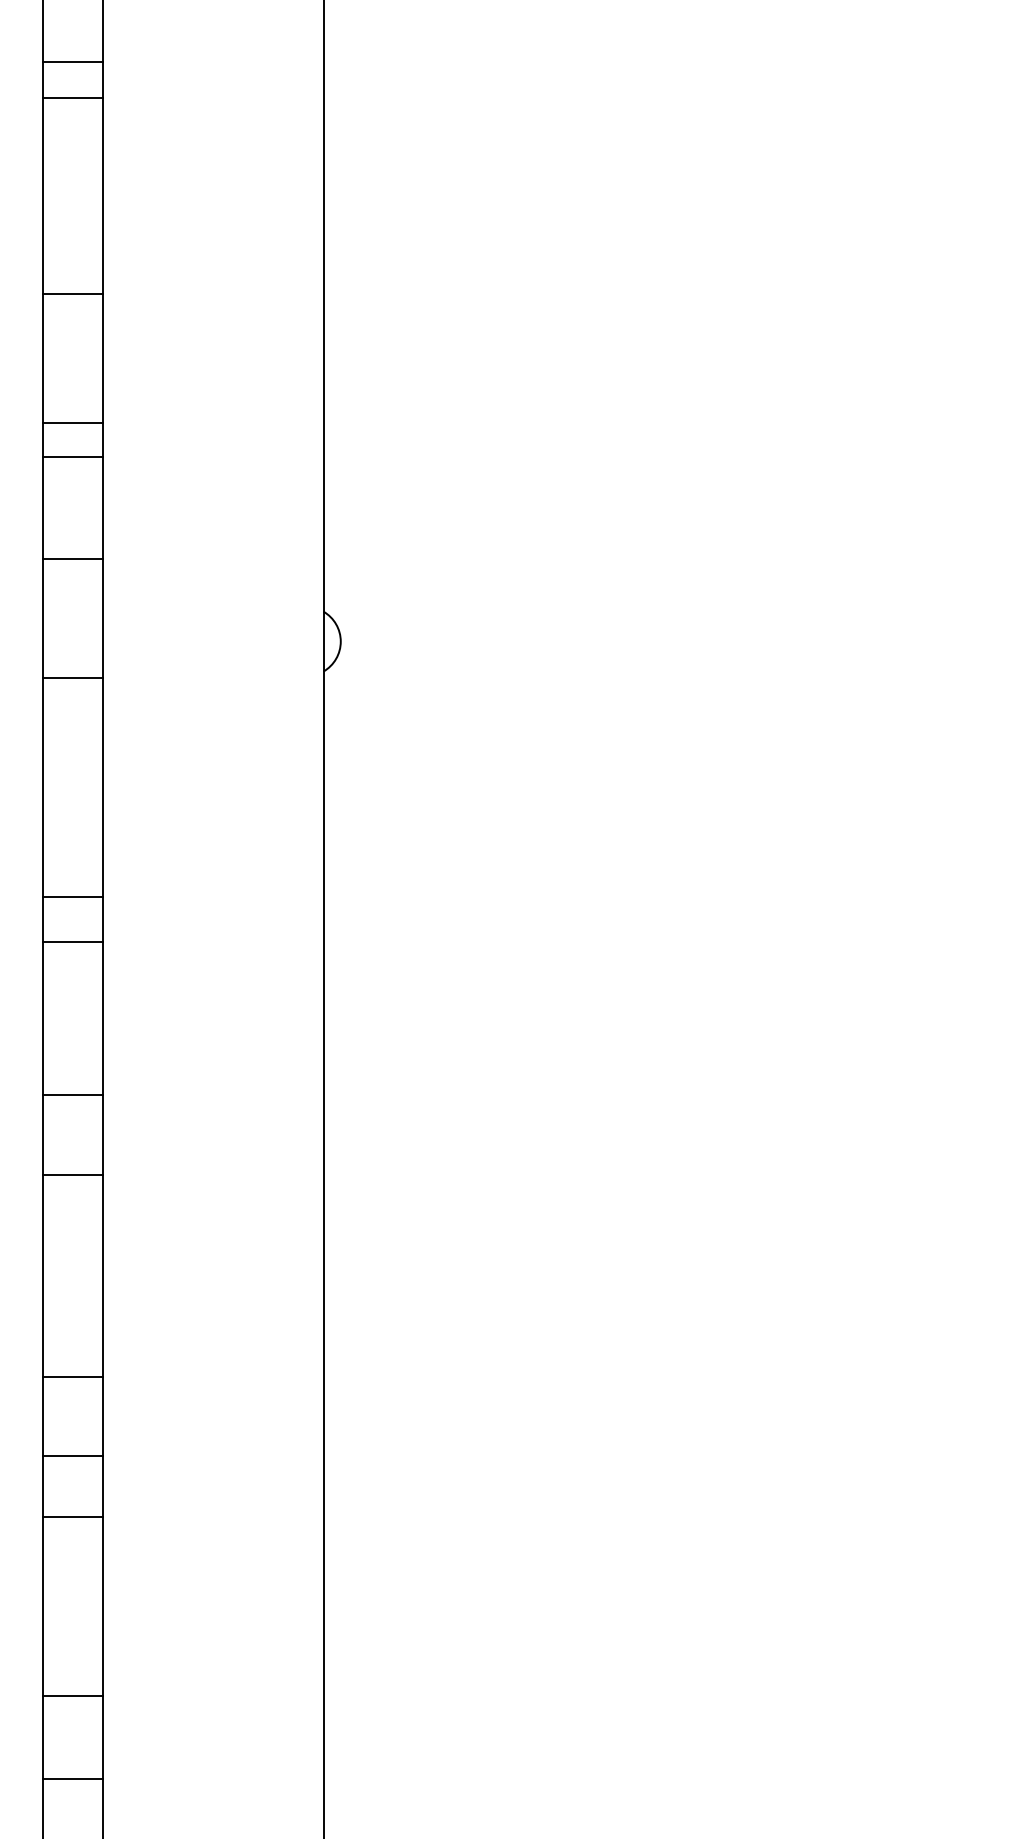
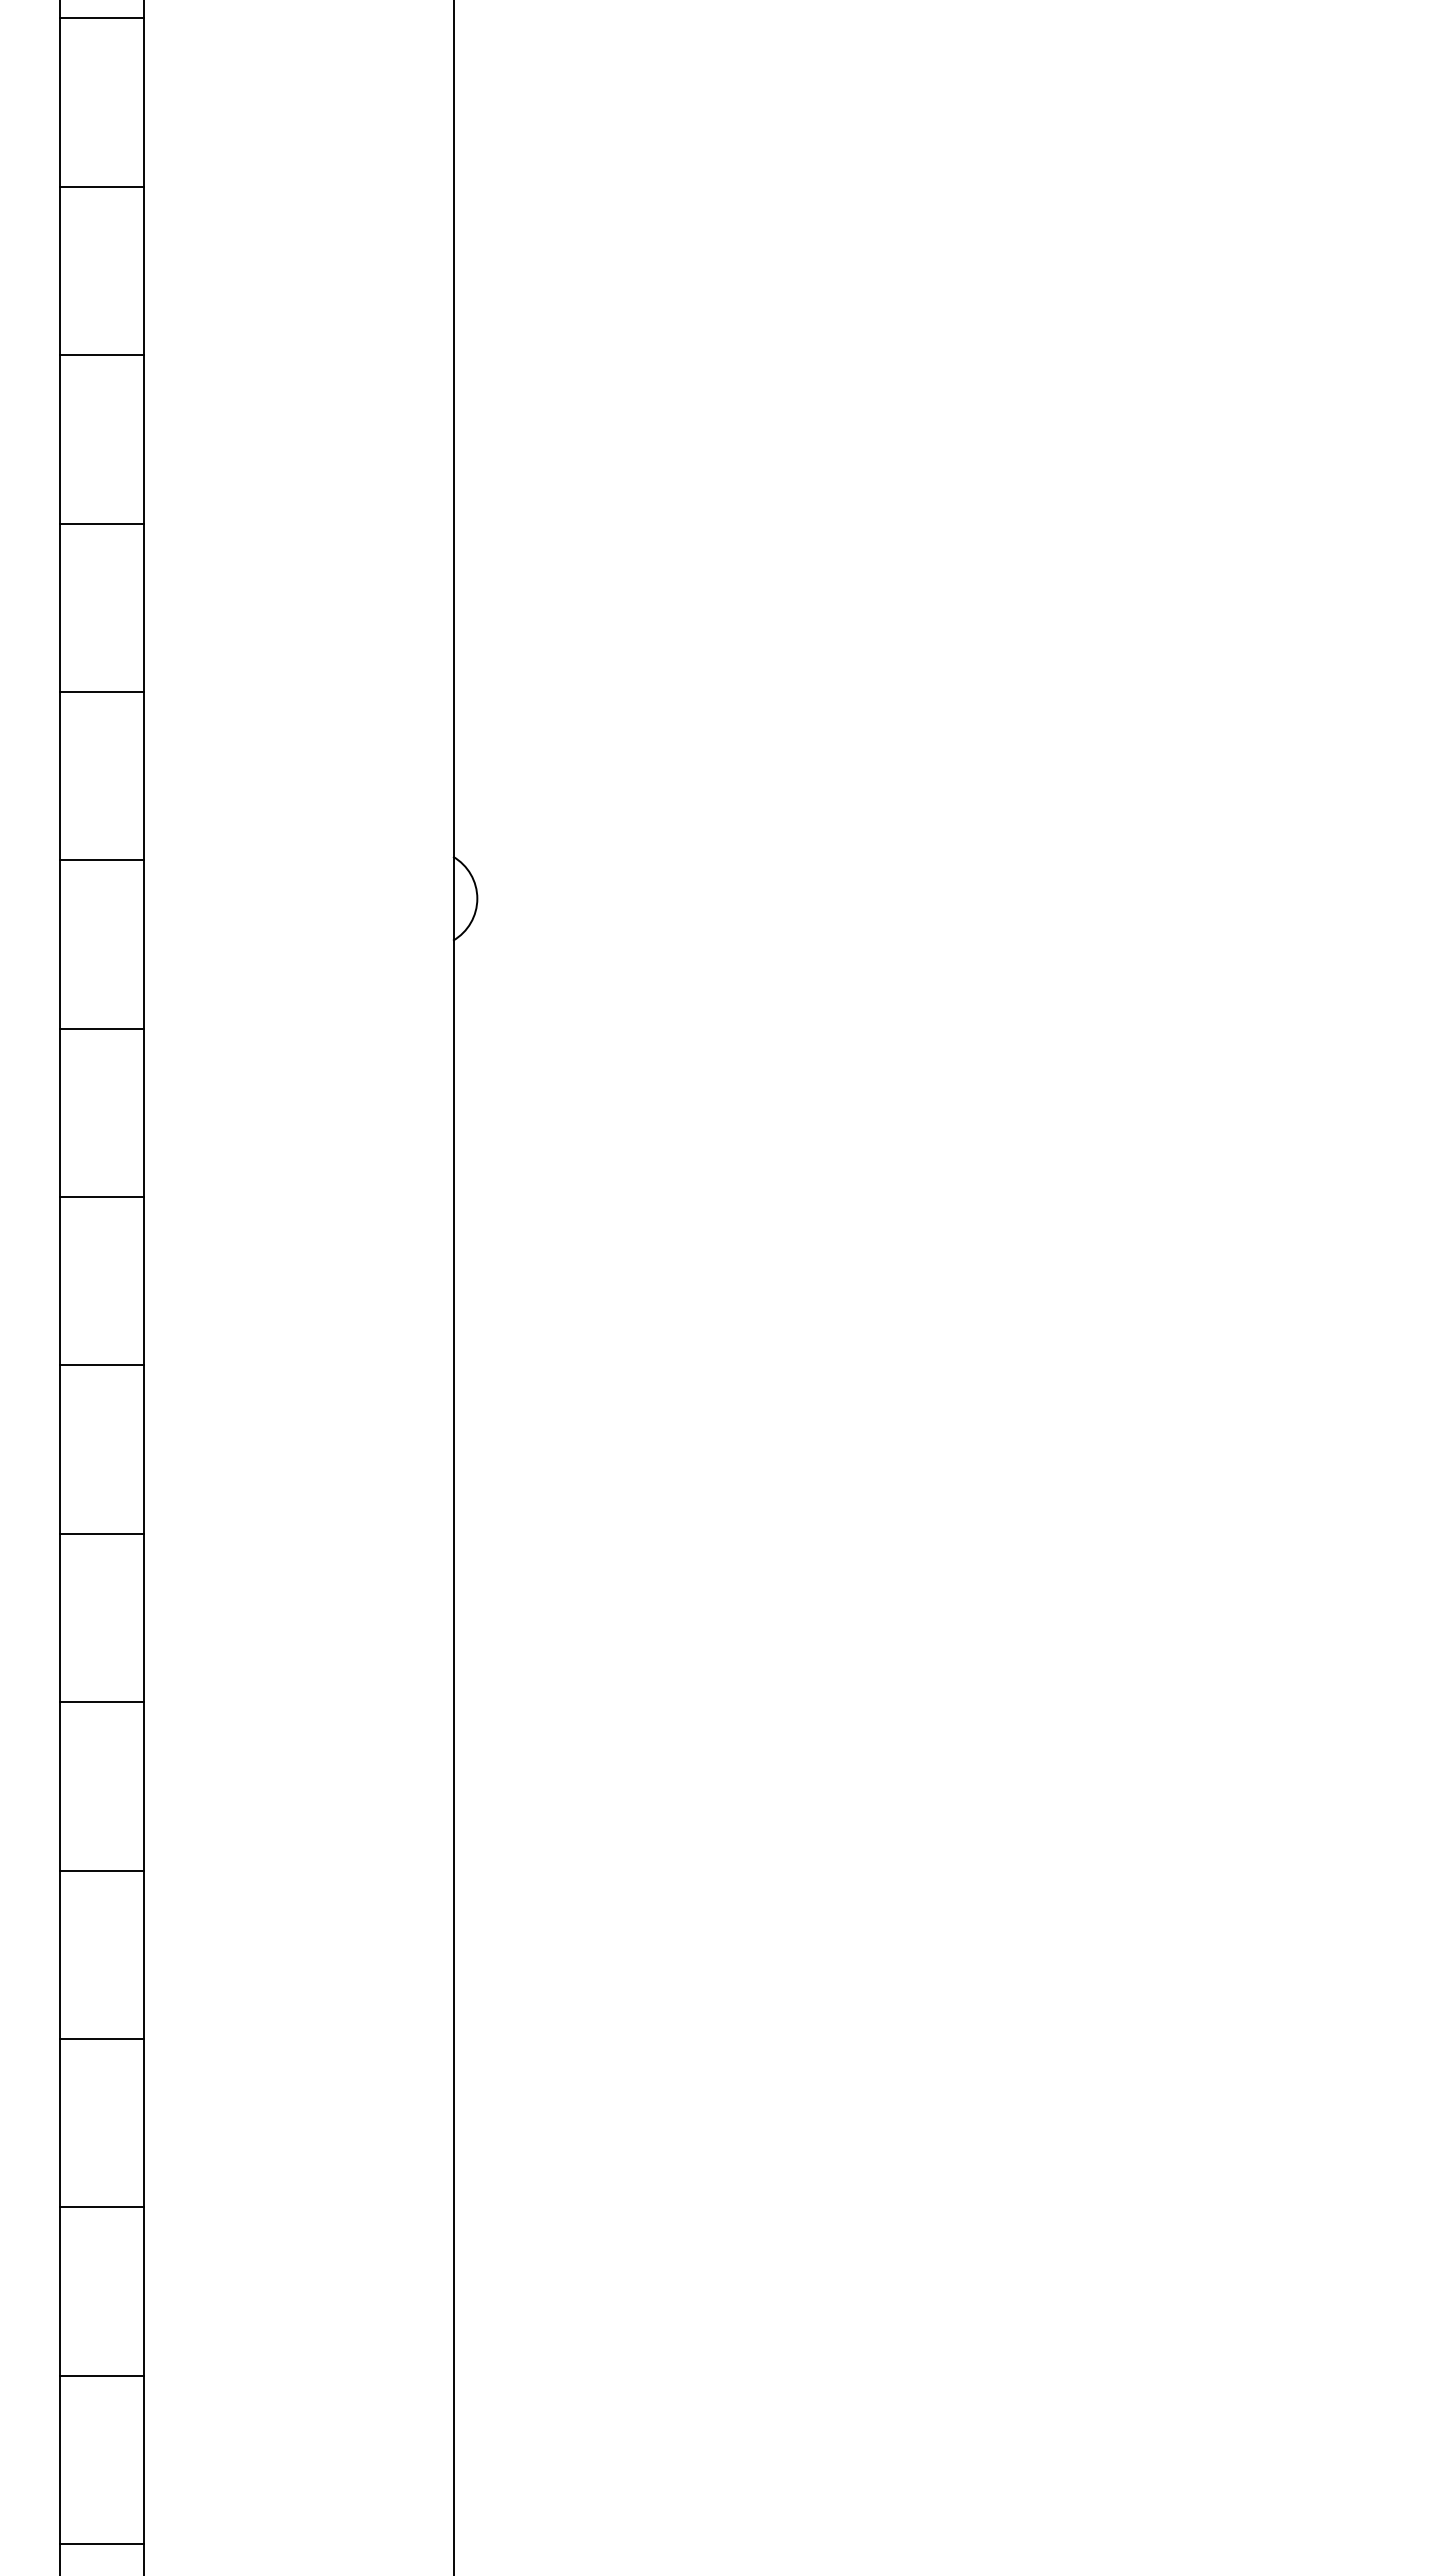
line: (72, 61) -> (101, 18), moved
line: (72, 97) -> (101, 186), moved
line: (72, 293) -> (101, 355), moved
line: (72, 423) -> (101, 523), moved
line: (72, 456) -> (101, 691), moved
line: (72, 559) -> (101, 860), moved
line: (72, 677) -> (101, 1028), moved
line: (72, 897) -> (101, 1197), moved
line: (72, 941) -> (101, 1365), moved
line: (72, 1174) -> (101, 1702), moved
line: (72, 1376) -> (101, 1870), moved
line: (72, 1516) -> (101, 2207), moved
line: (72, 1779) -> (101, 2544), moved

